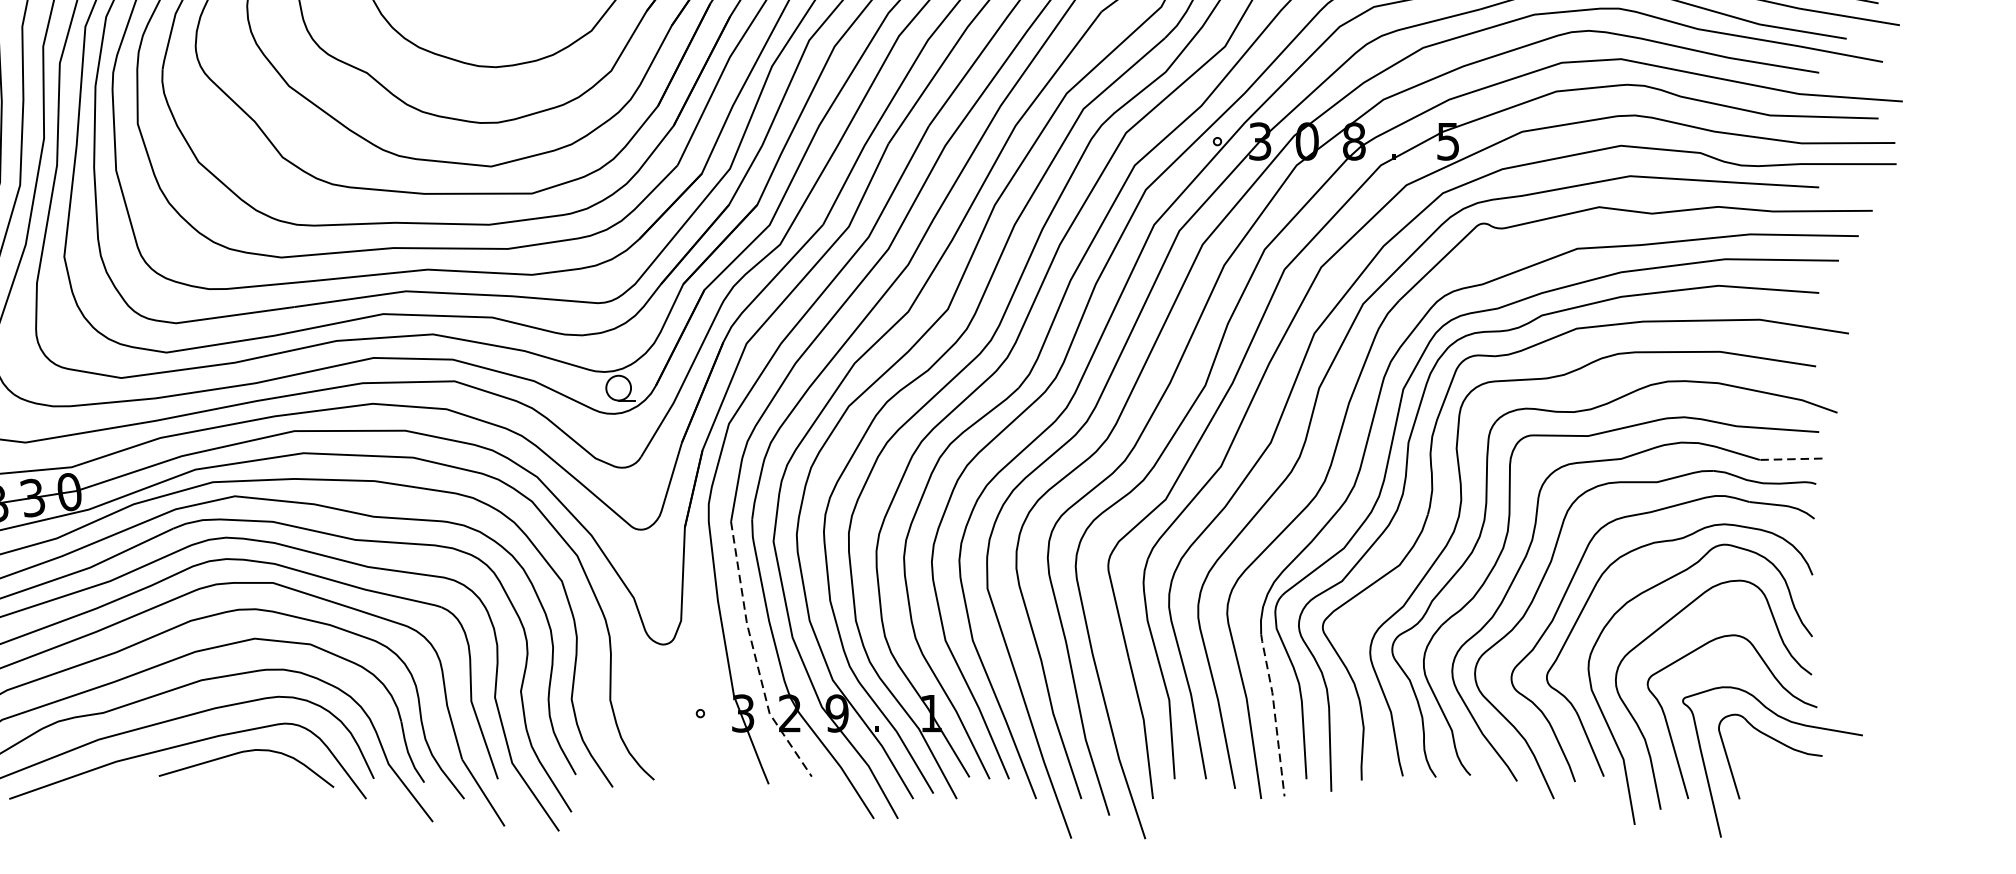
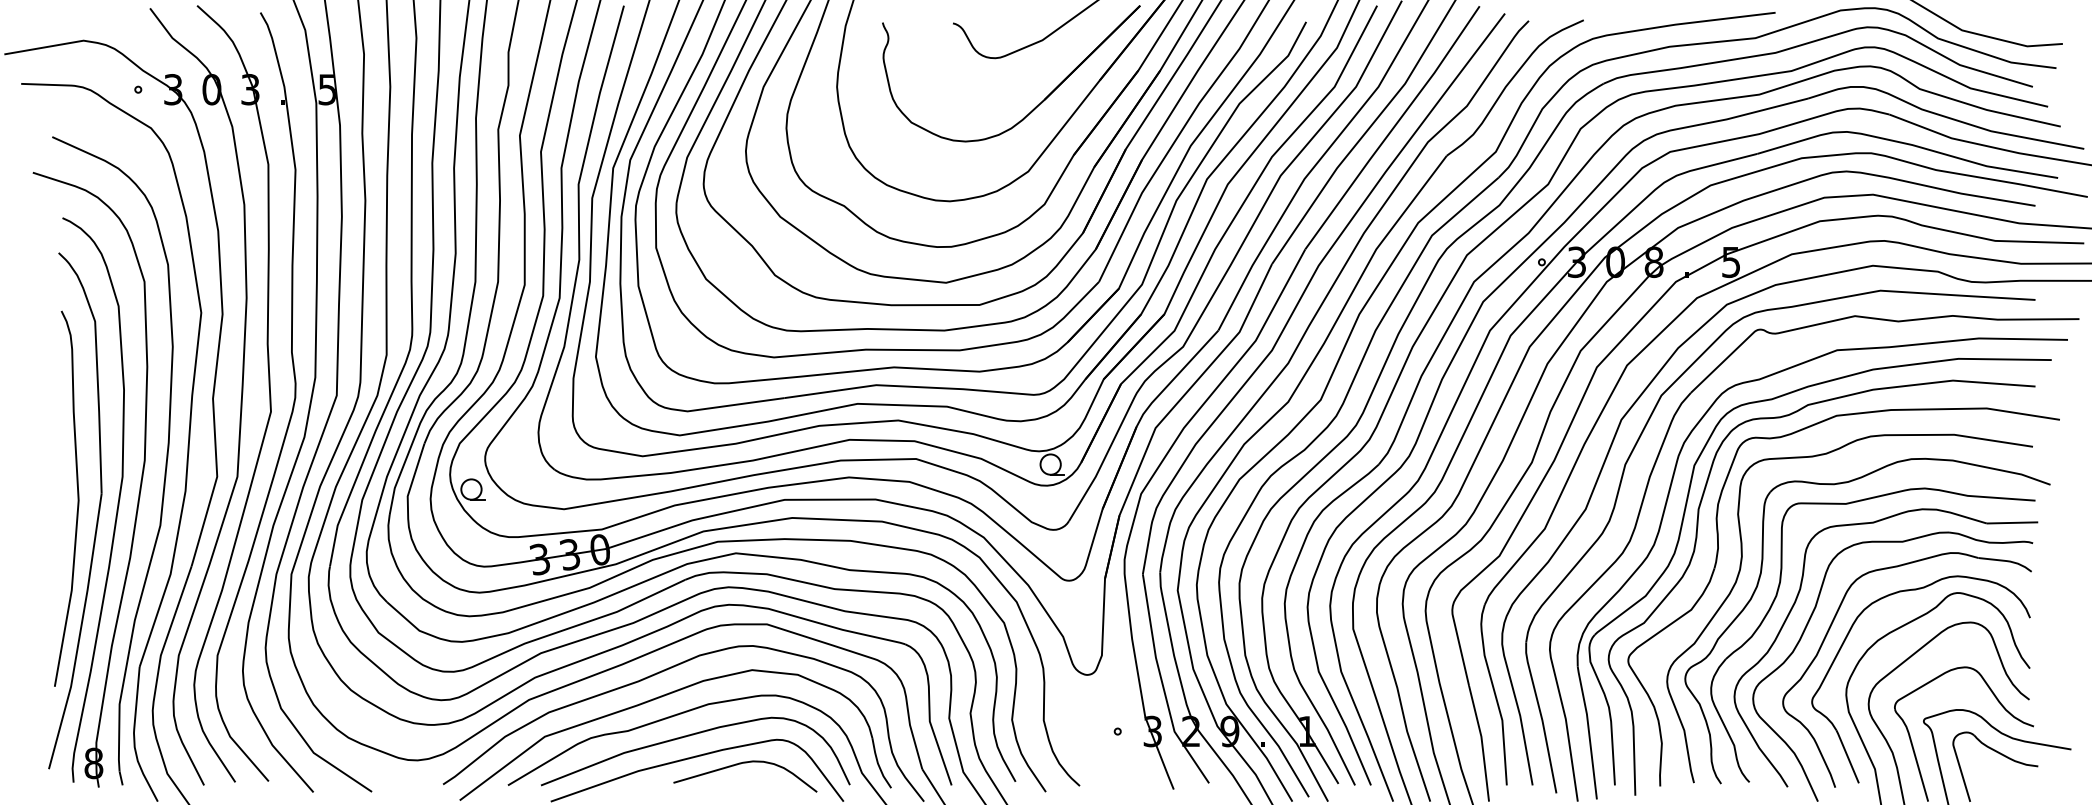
line: (1791, 458) -> (2012, 522), dashed -> solid
line: (754, 656) -> (1162, 684), dashed -> solid
line: (1275, 714) -> (1589, 732), dashed -> solid

